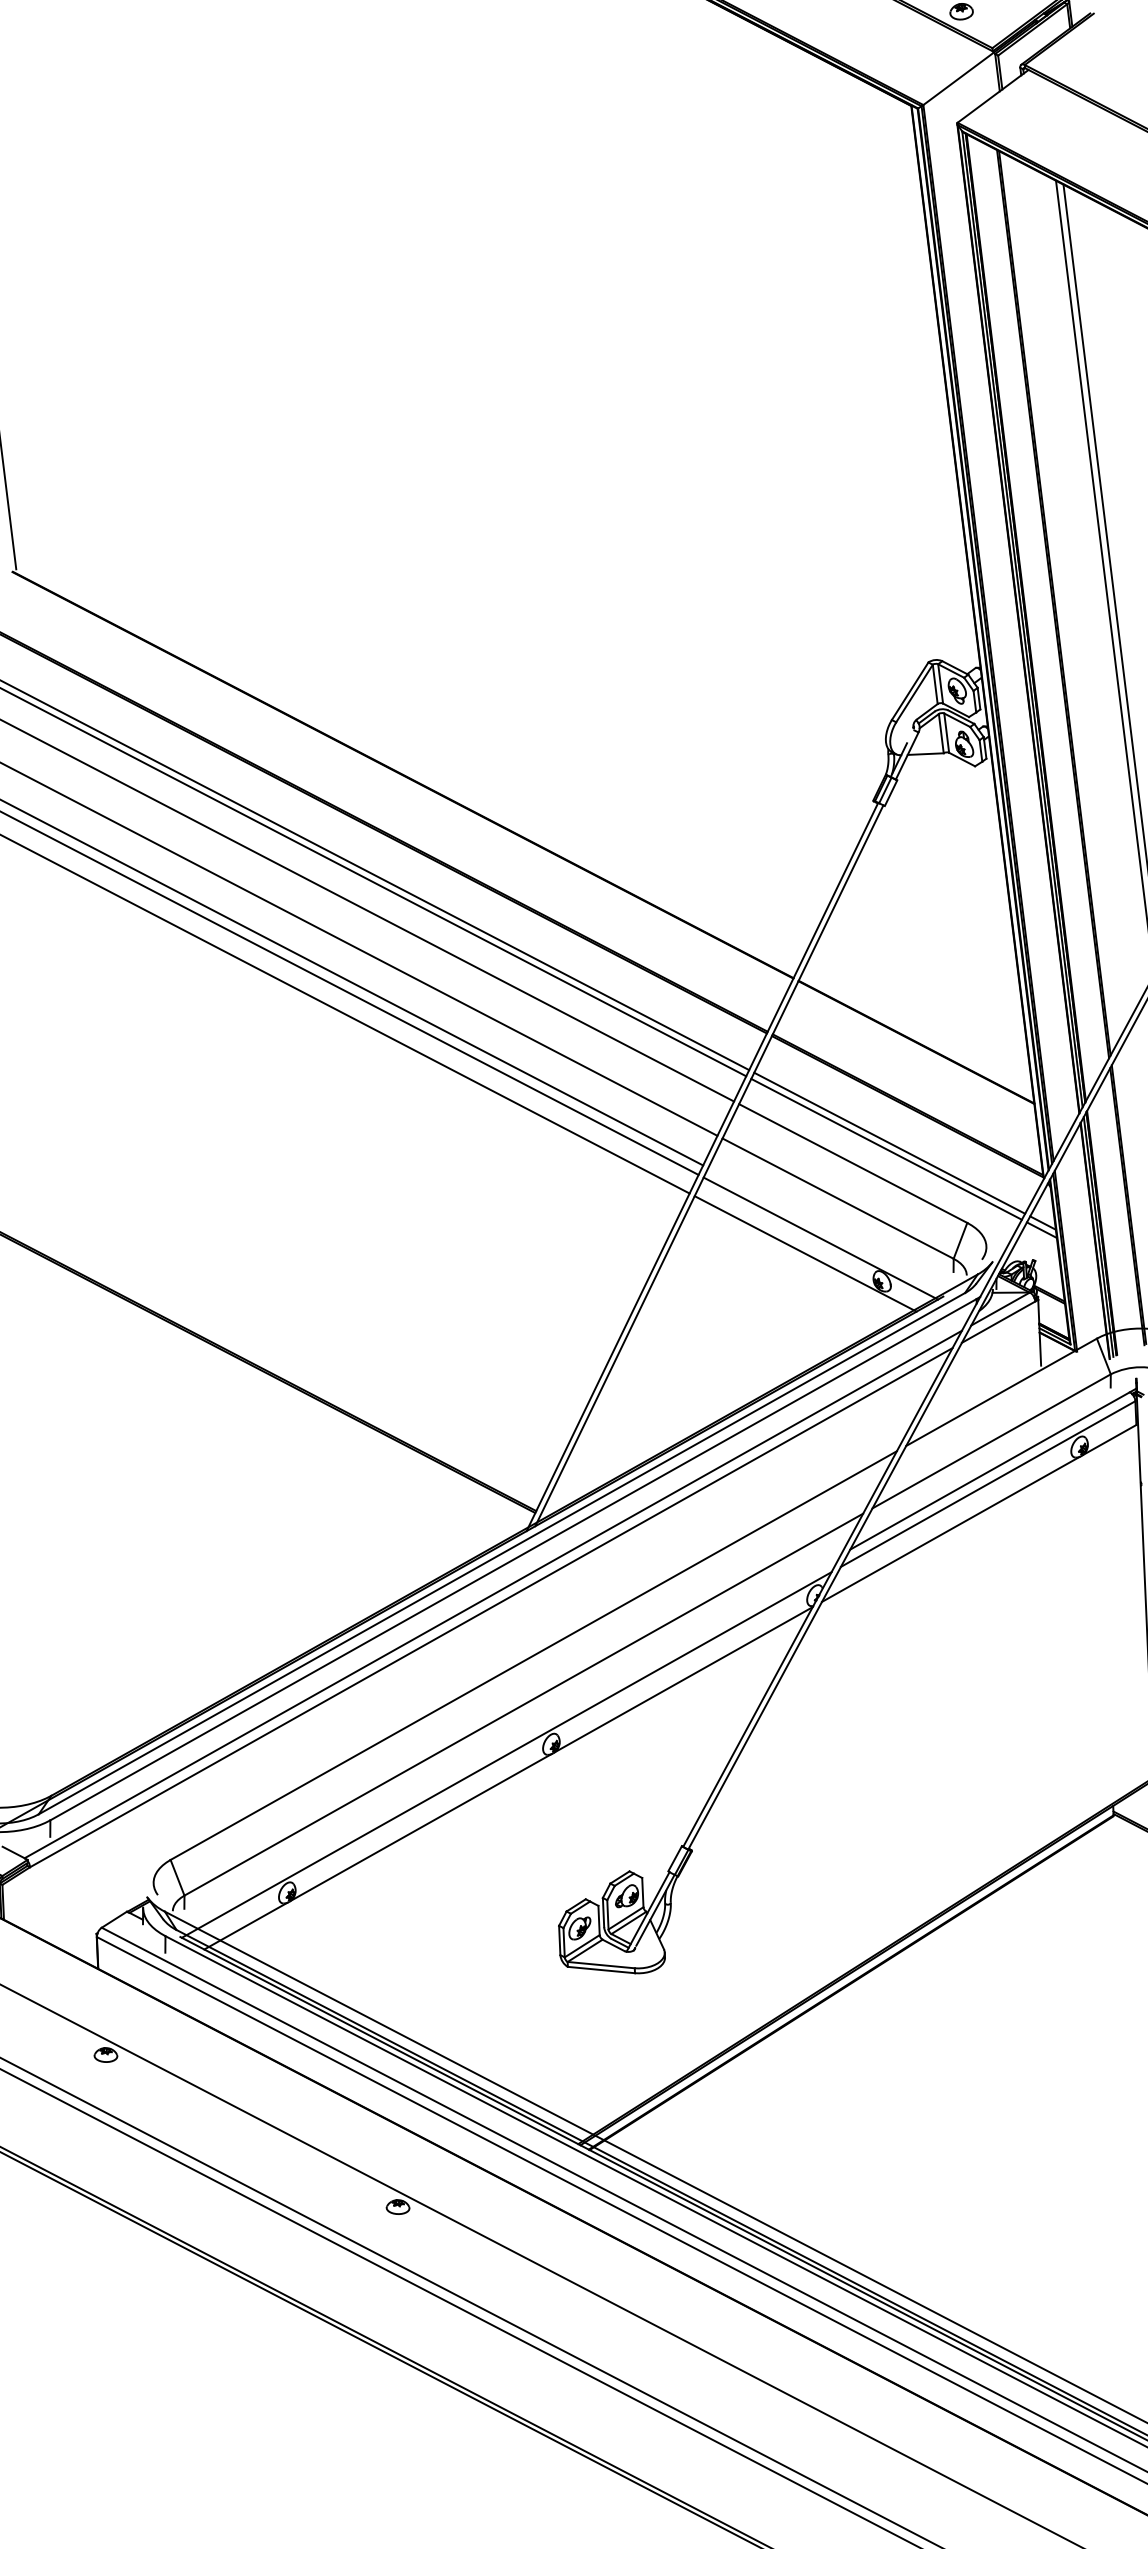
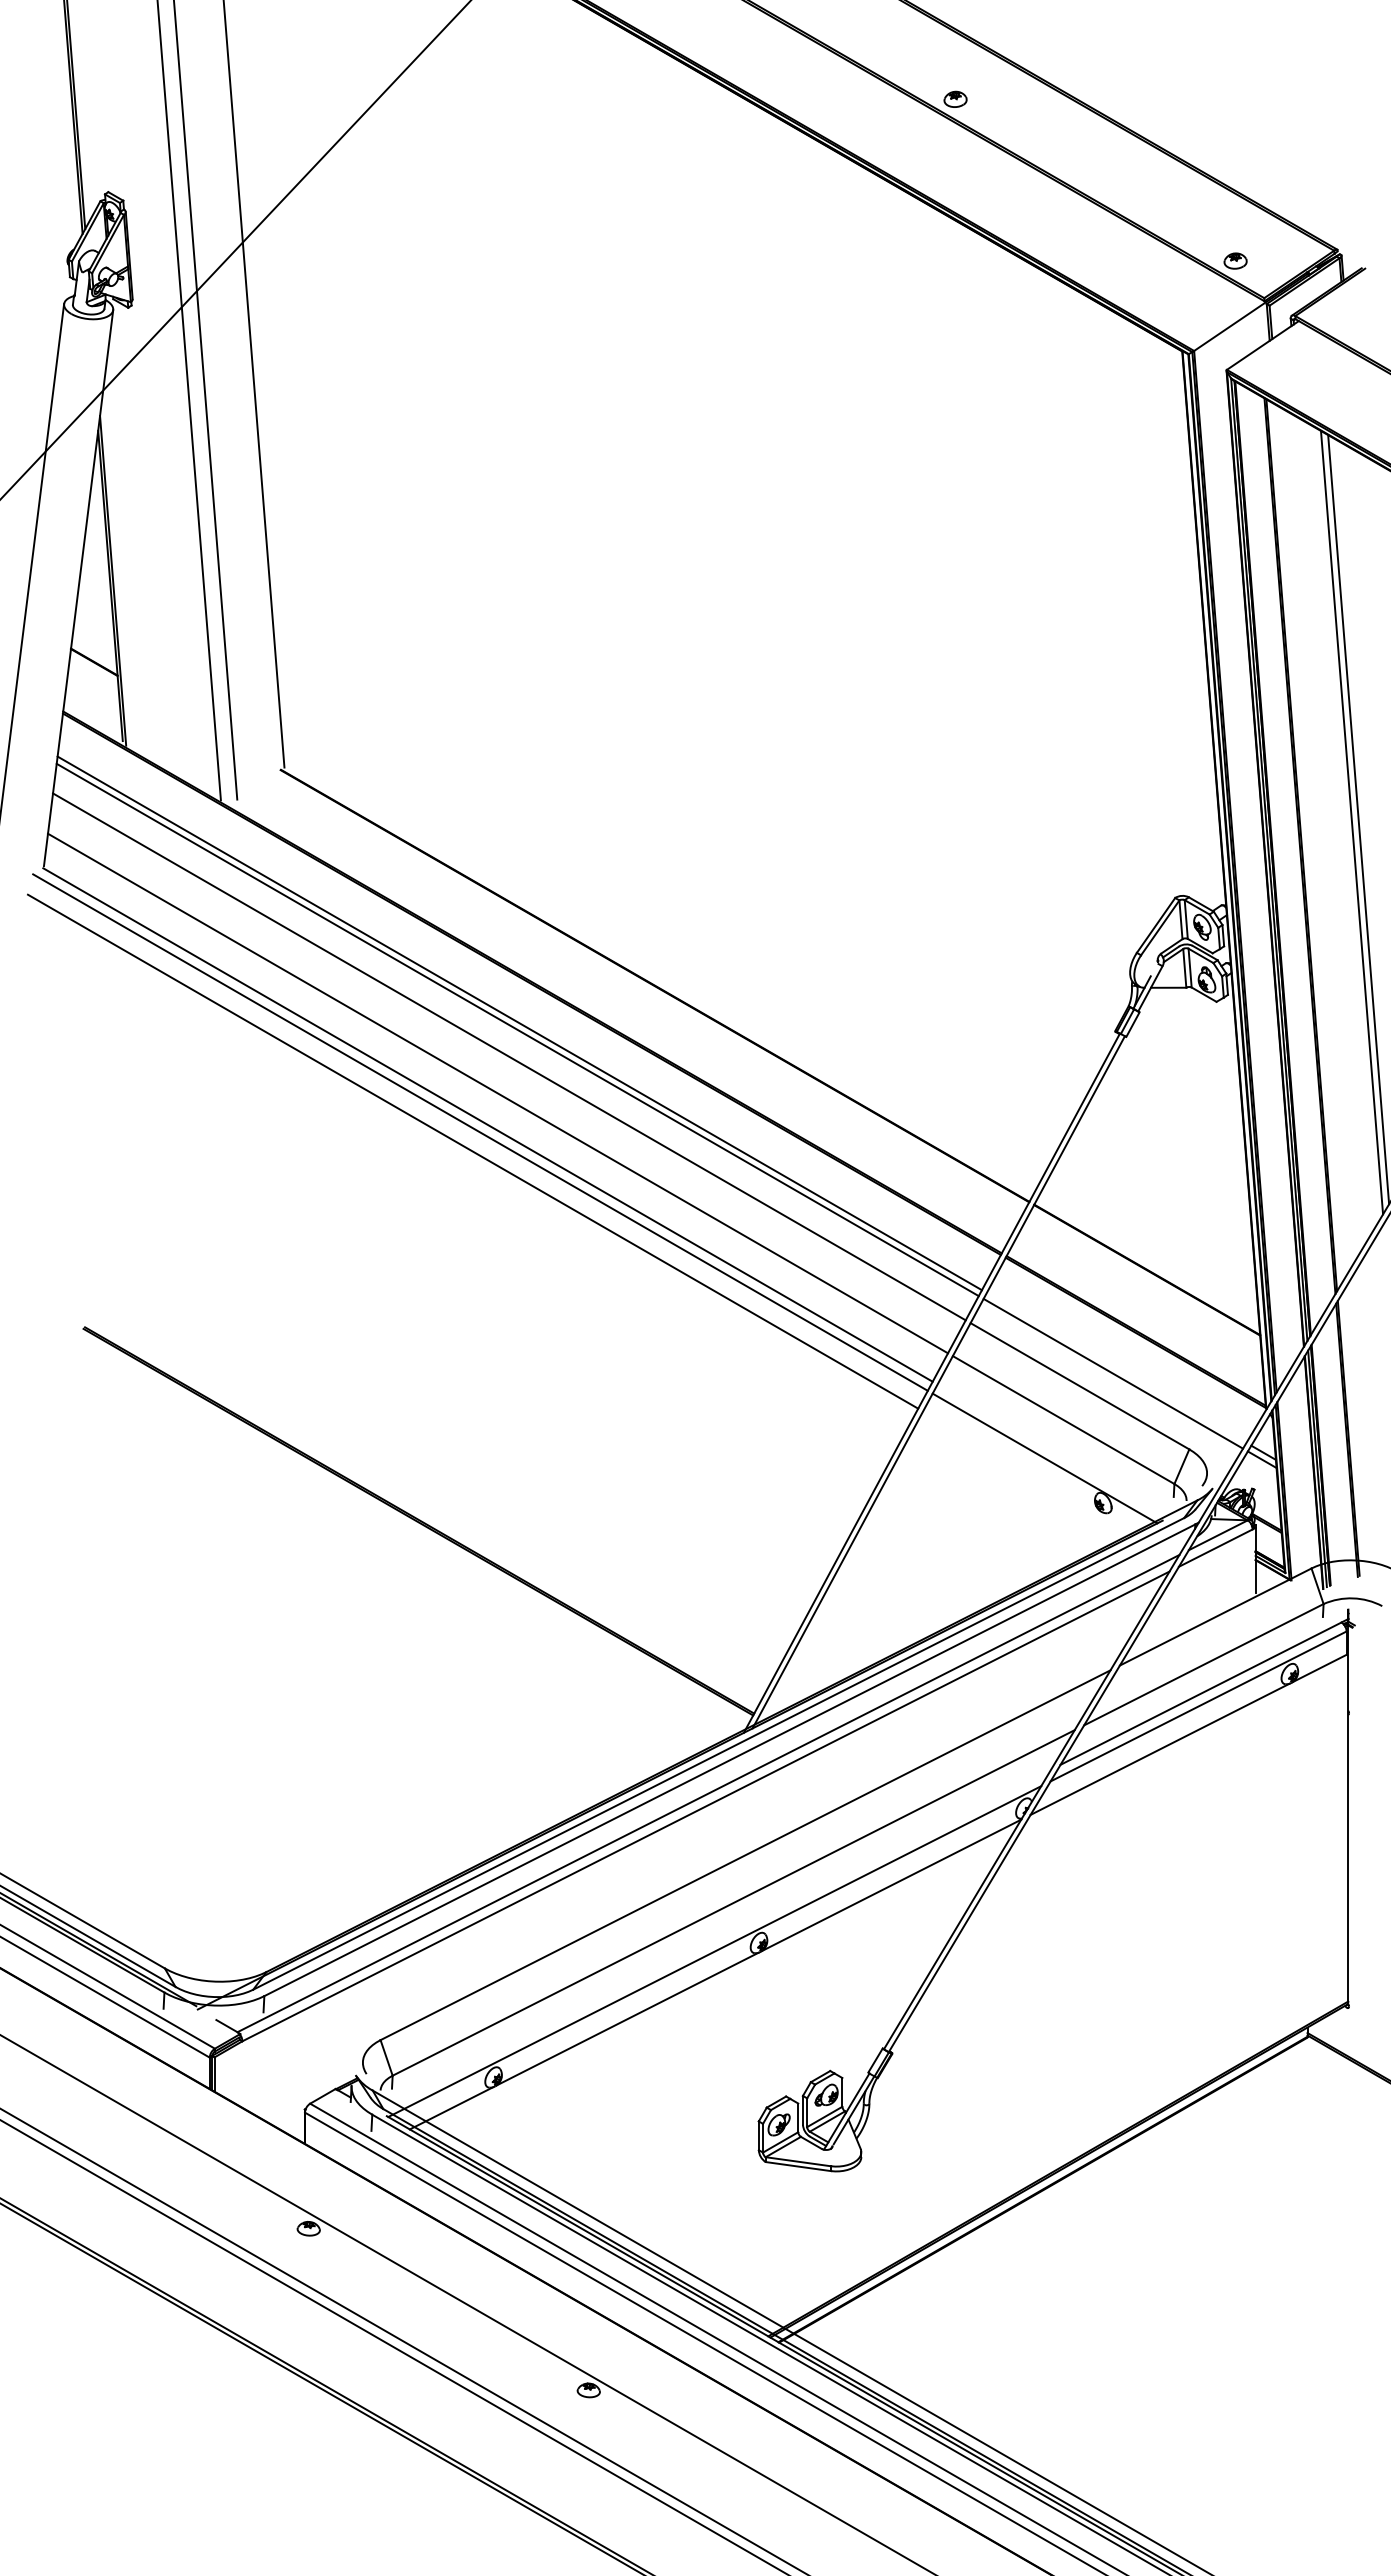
line: (889, 1142) -> (1116, 1367), removed
line: (805, 1253) -> (1029, 1472), removed

